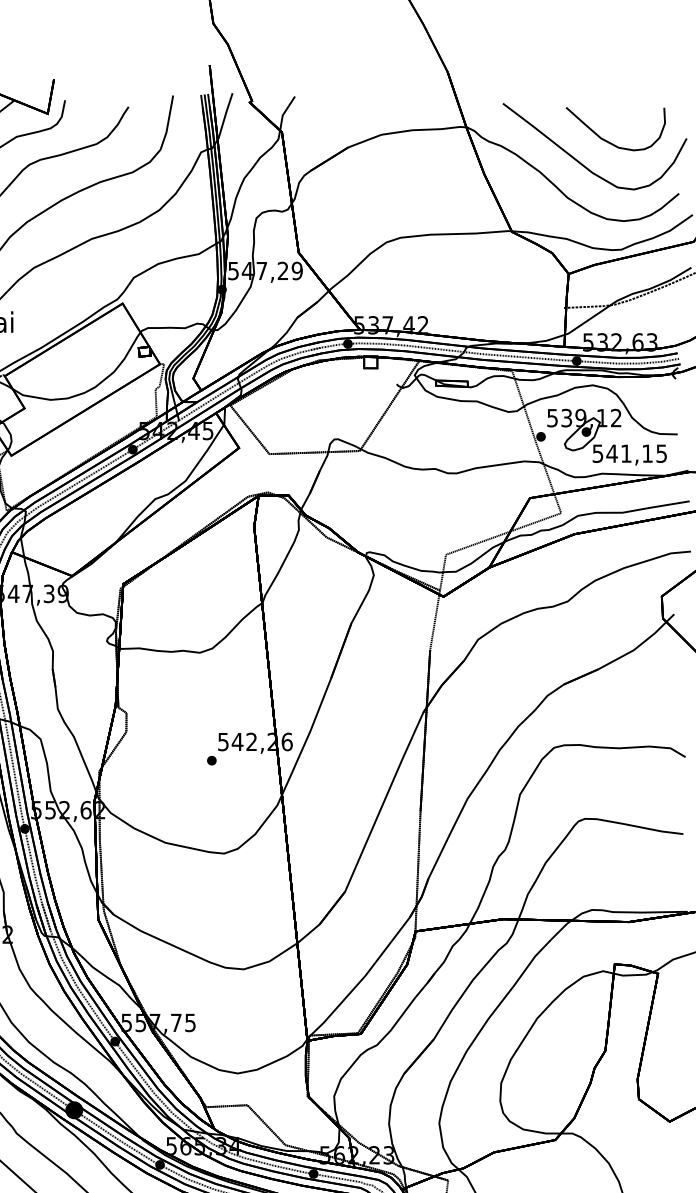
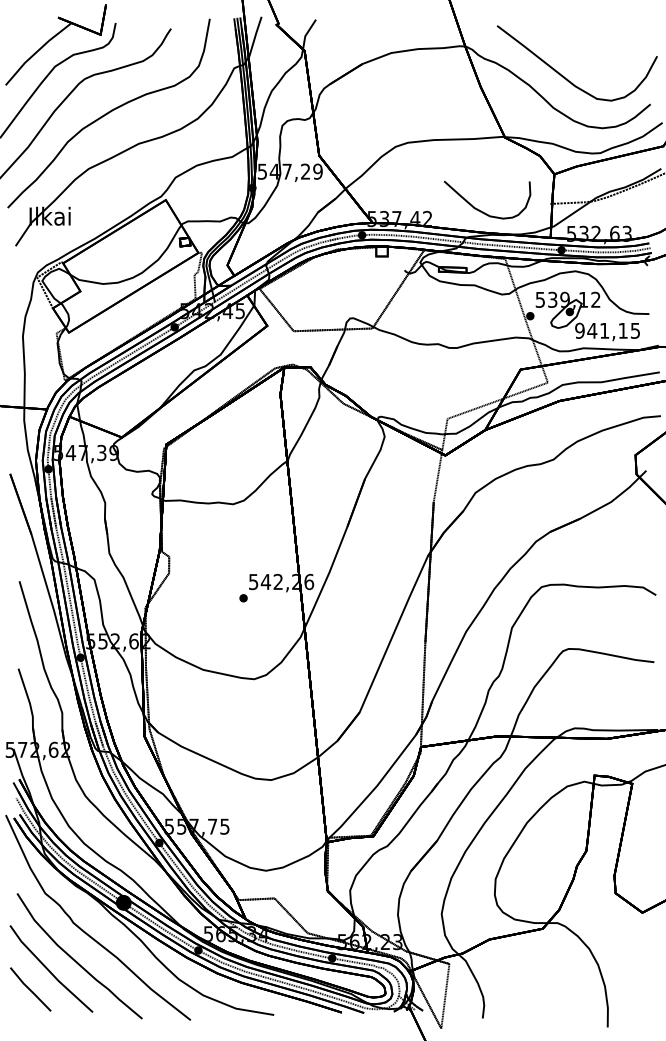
curve: (608, 141) -> (481, 210), moved
text: (597, 453) -> (579, 330), 541,15 -> 941,15

